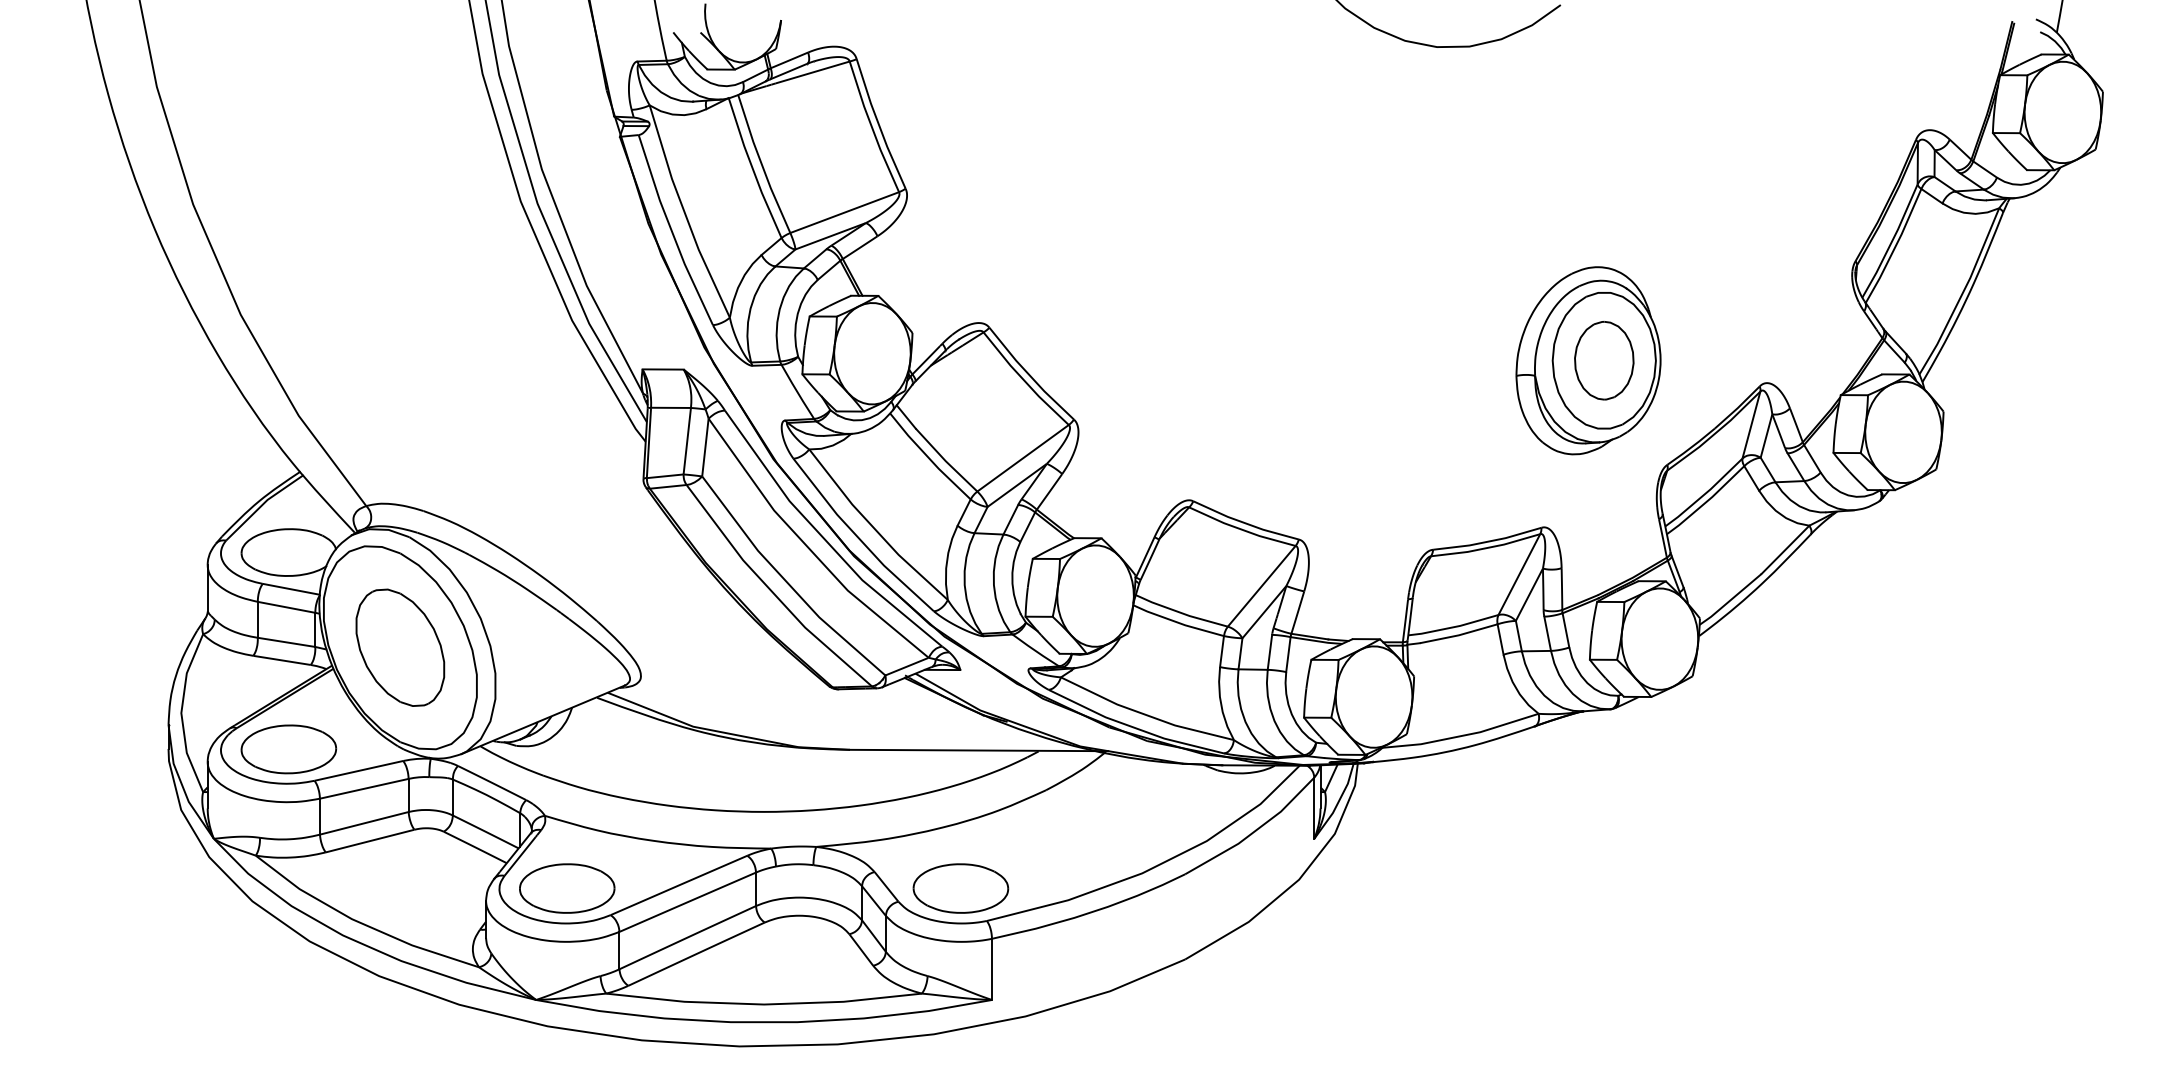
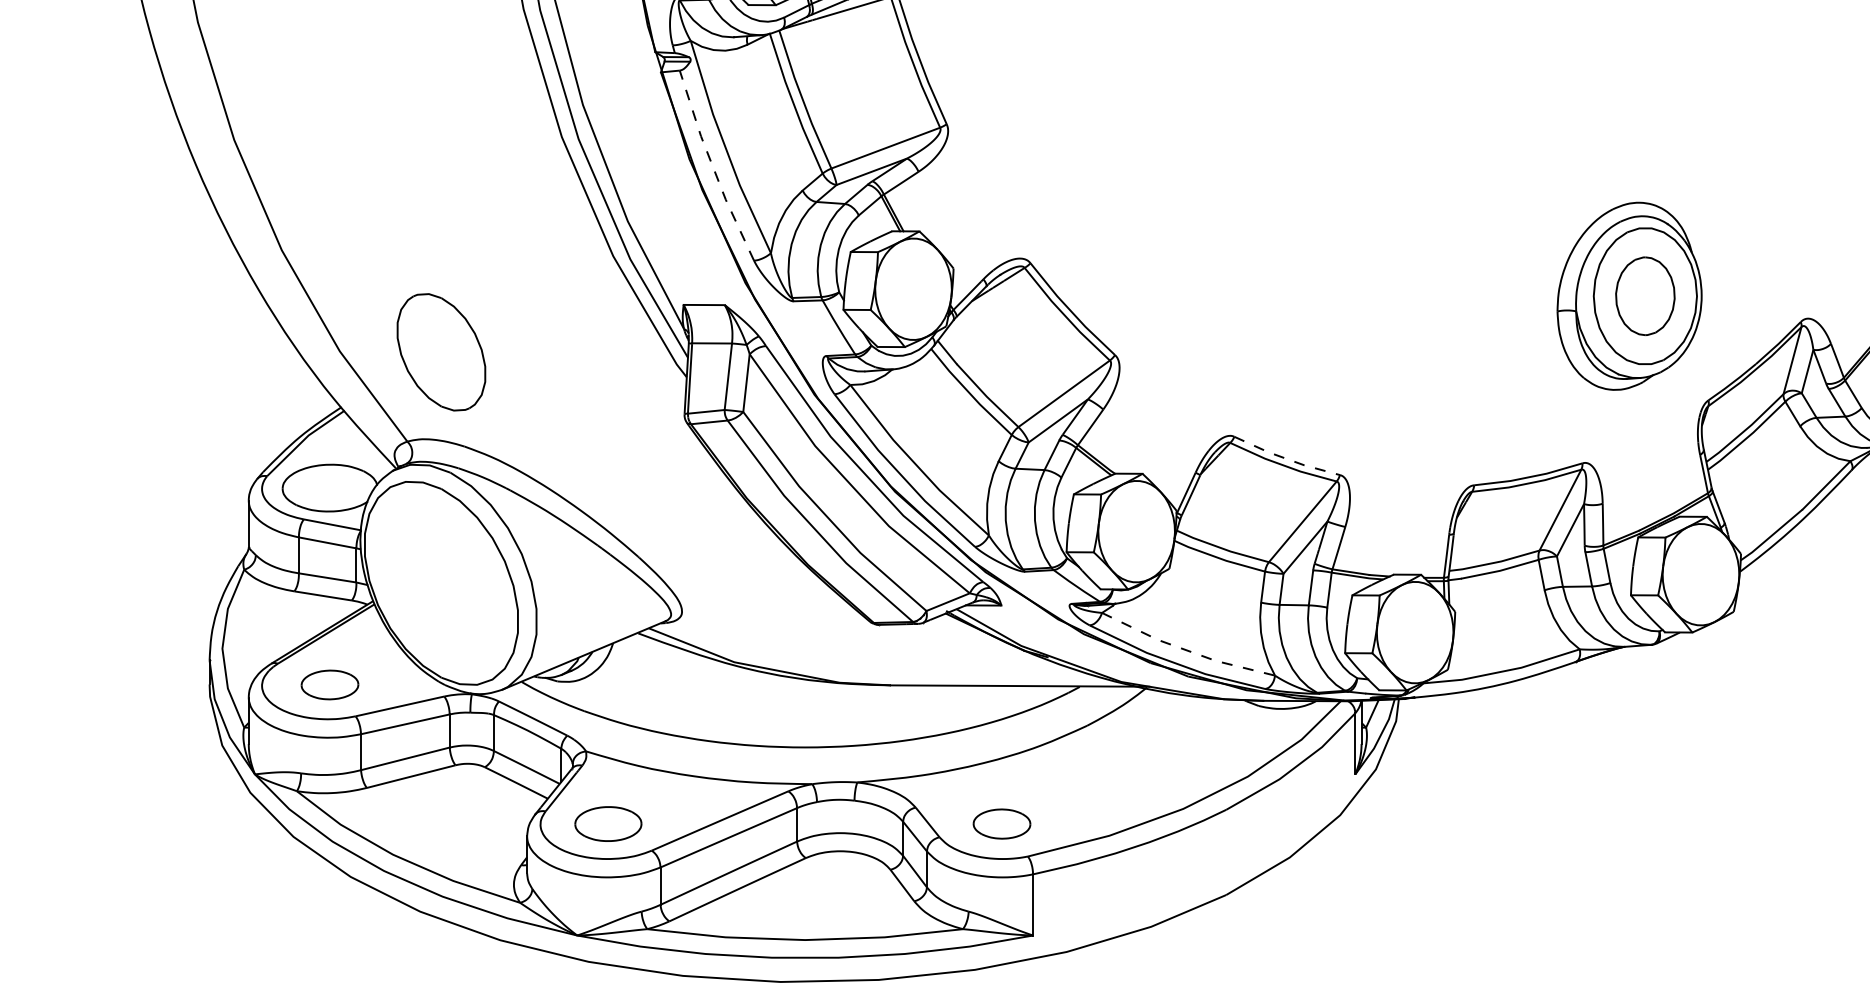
line: (671, 231) -> (712, 167), solid -> dashed
line: (1245, 523) -> (1286, 459), solid -> dashed
part: (400, 647) -> (441, 352), moved
line: (1145, 714) -> (1186, 650), solid -> dashed
part: (288, 749) -> (329, 685), size x0.6
part: (567, 888) -> (608, 824), size x0.7
part: (960, 888) -> (1001, 824), size x0.6

